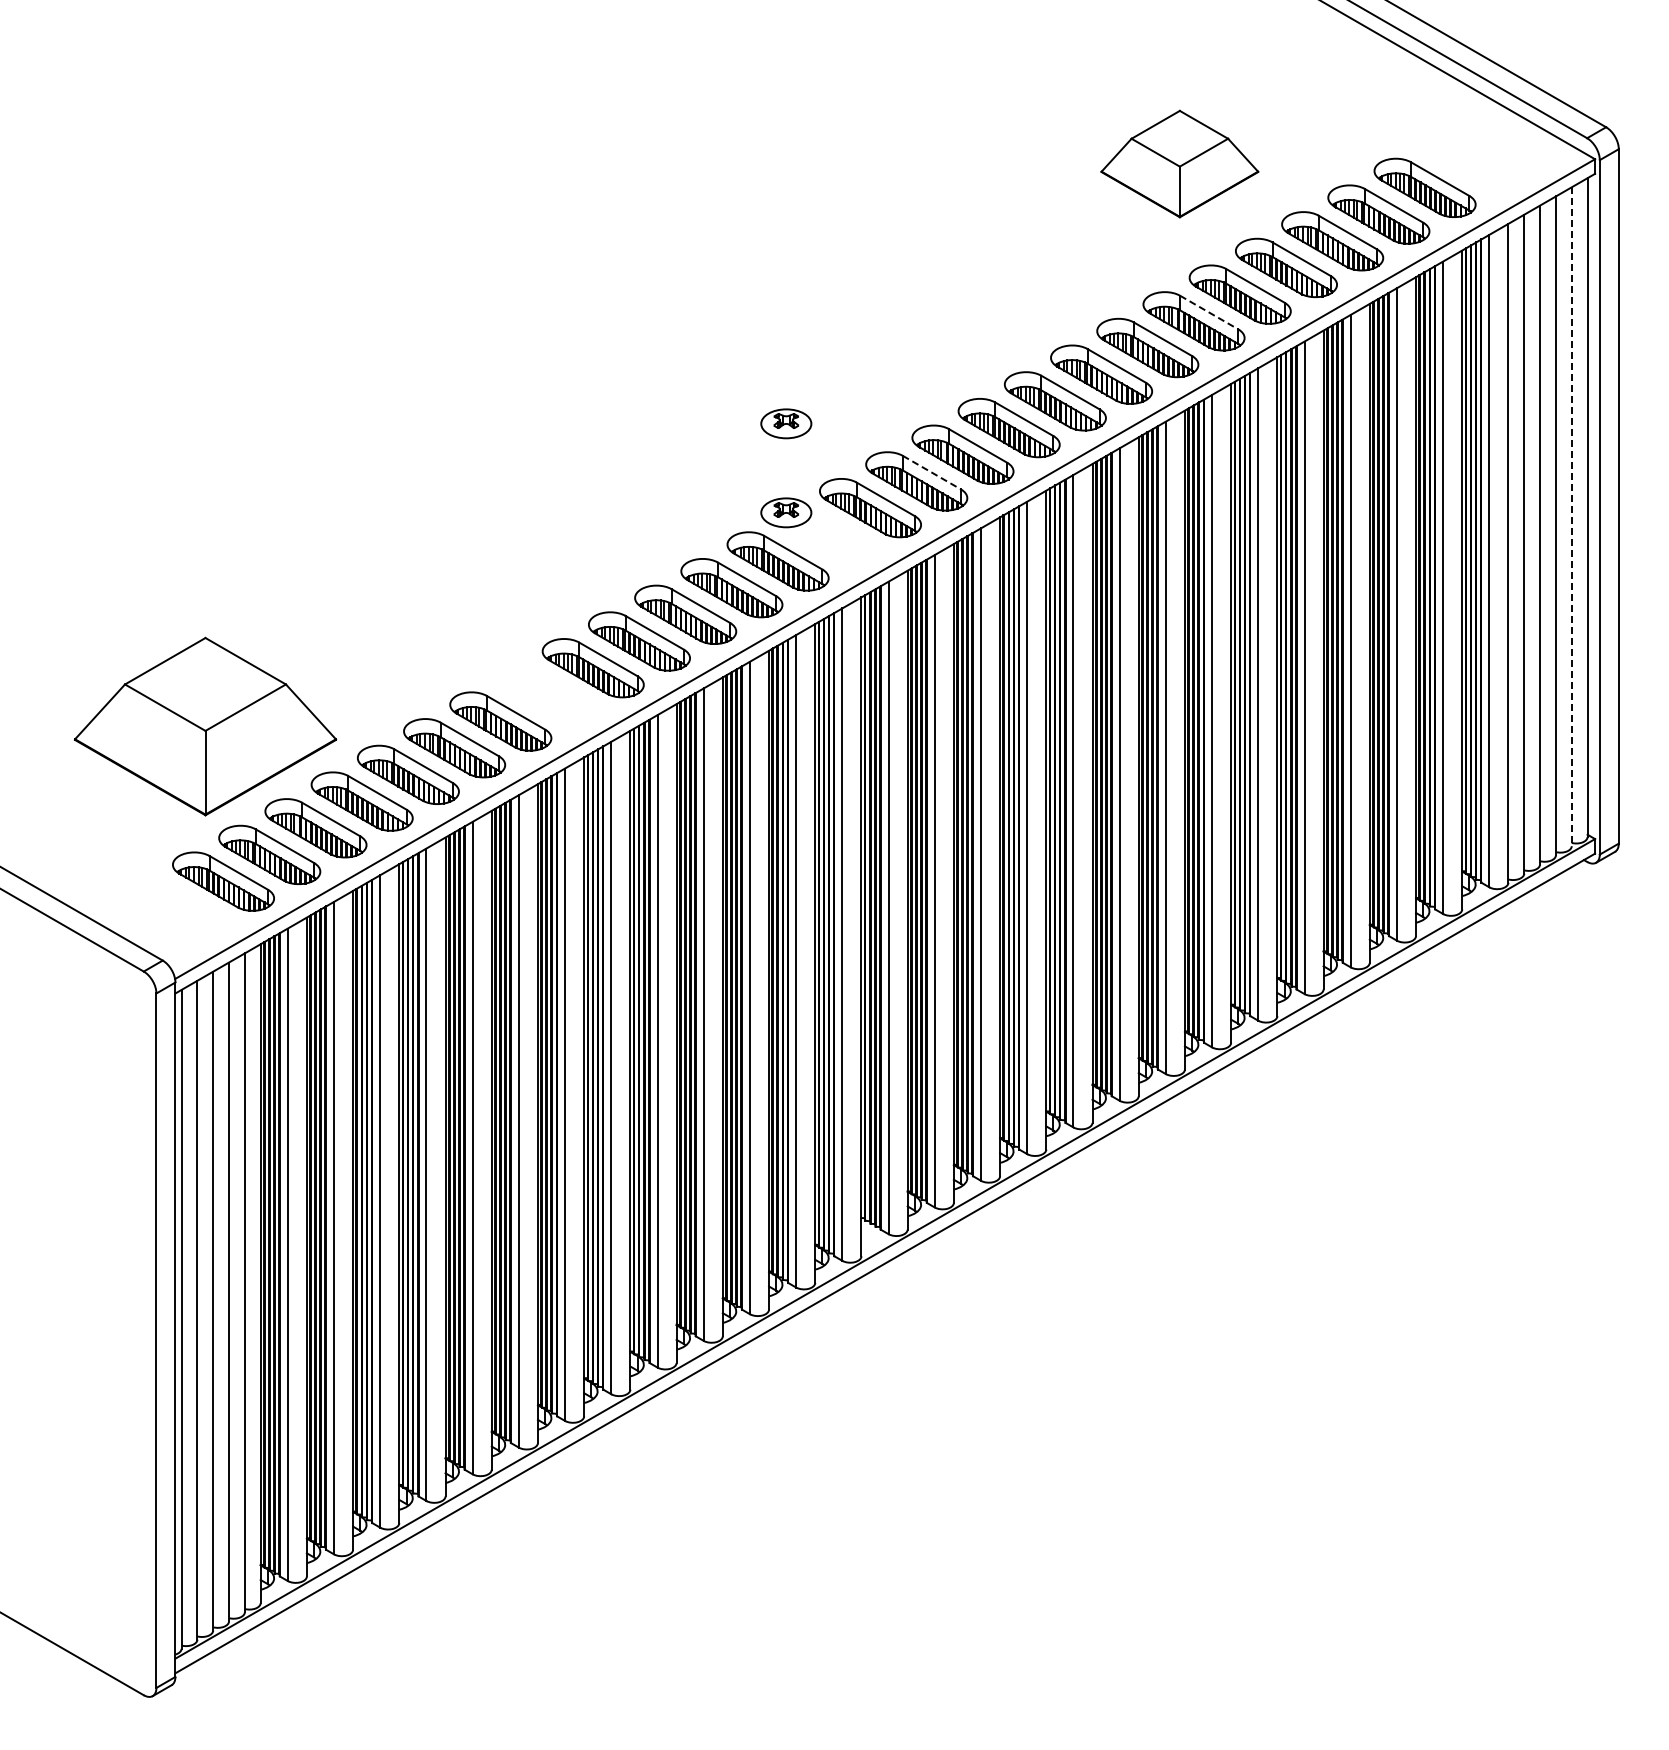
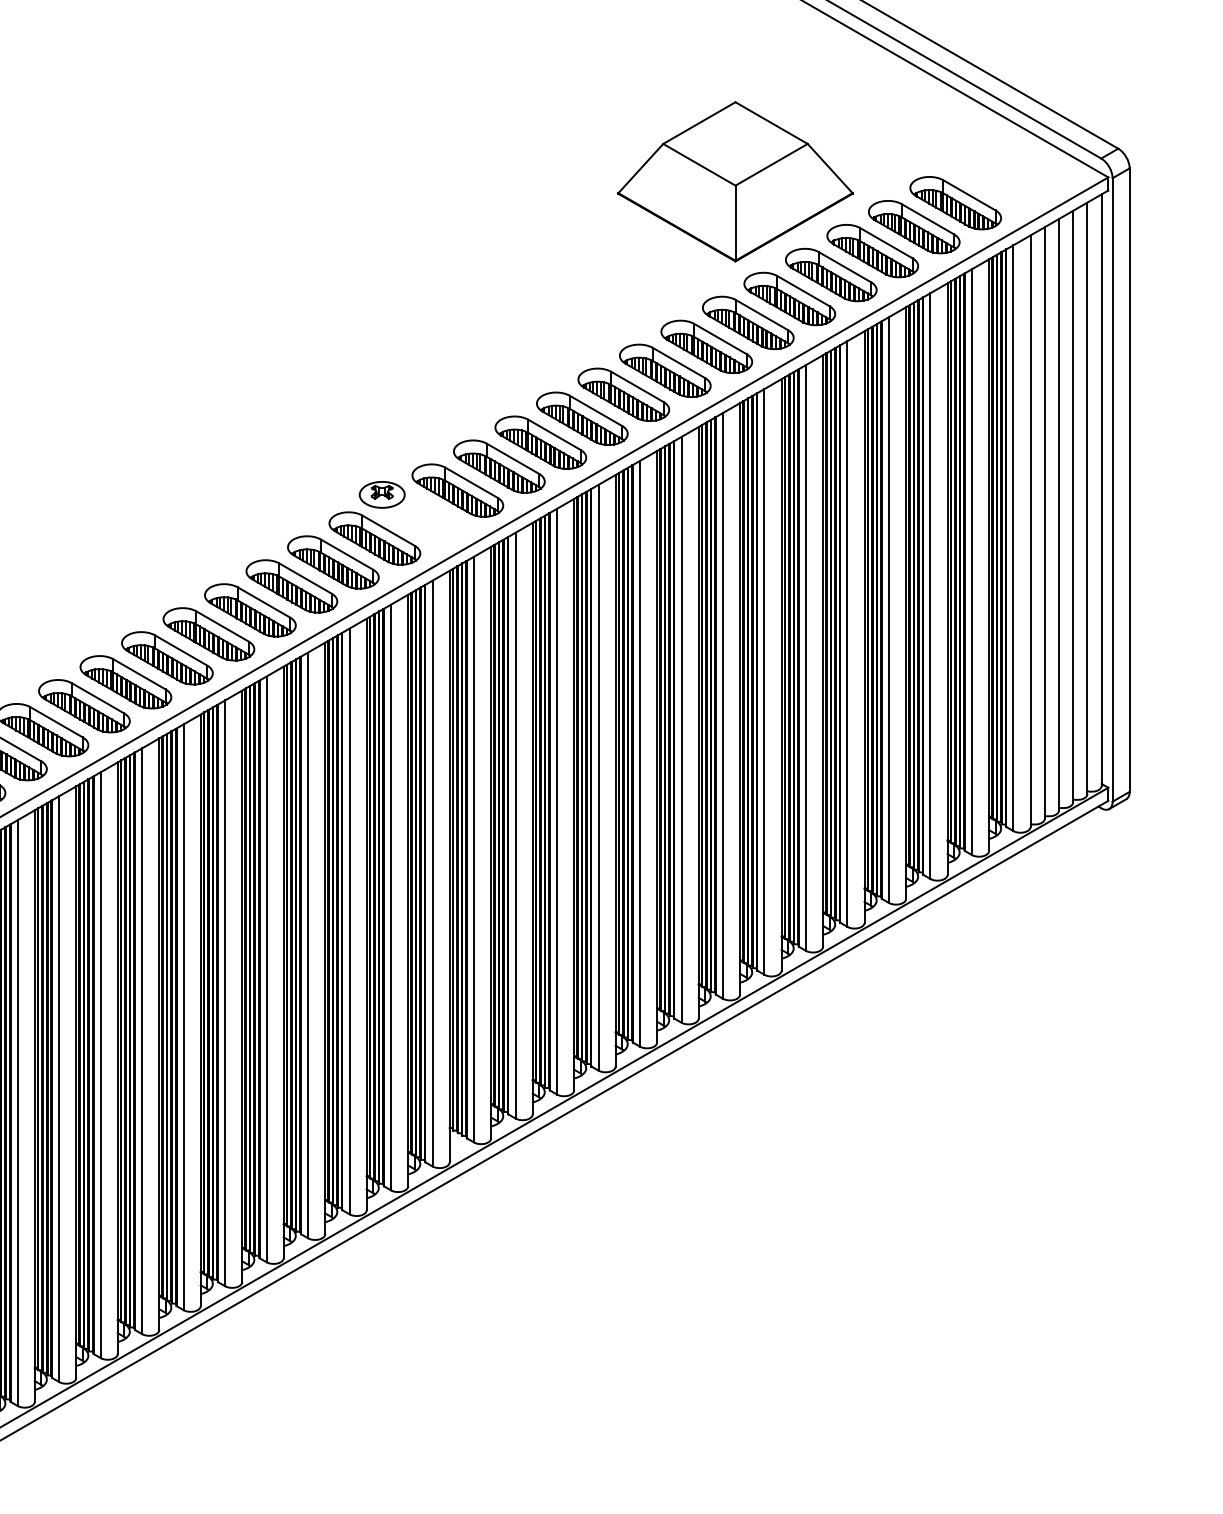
part: (1179, 163) -> (735, 181), size x1.67
line: (1209, 312) -> (762, 315), dashed -> solid
part: (786, 423) -> (382, 414), removed
line: (931, 472) -> (512, 458), dashed -> solid
line: (1571, 517) -> (1087, 499), dashed -> solid
part: (546, 694) -> (166, 657), added

